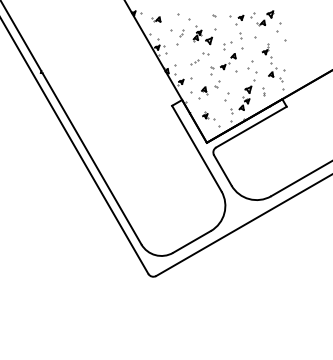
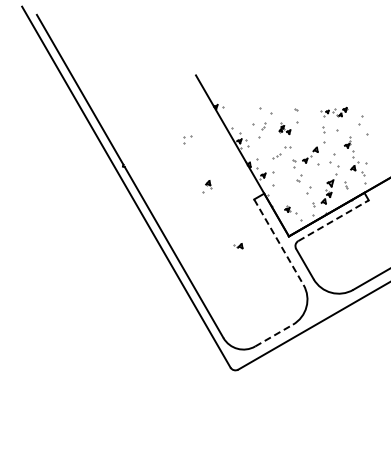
part: (251, 18) -> (333, 112), size x0.6
part: (156, 19) -> (238, 246), moved
part: (202, 34) -> (284, 128), size x0.6
part: (227, 45) -> (187, 139), moved
part: (203, 92) -> (207, 186), moved
line: (251, 126) -> (333, 220), solid -> dashed
line: (197, 148) -> (279, 242), solid -> dashed
line: (192, 241) -> (274, 335), solid -> dashed

